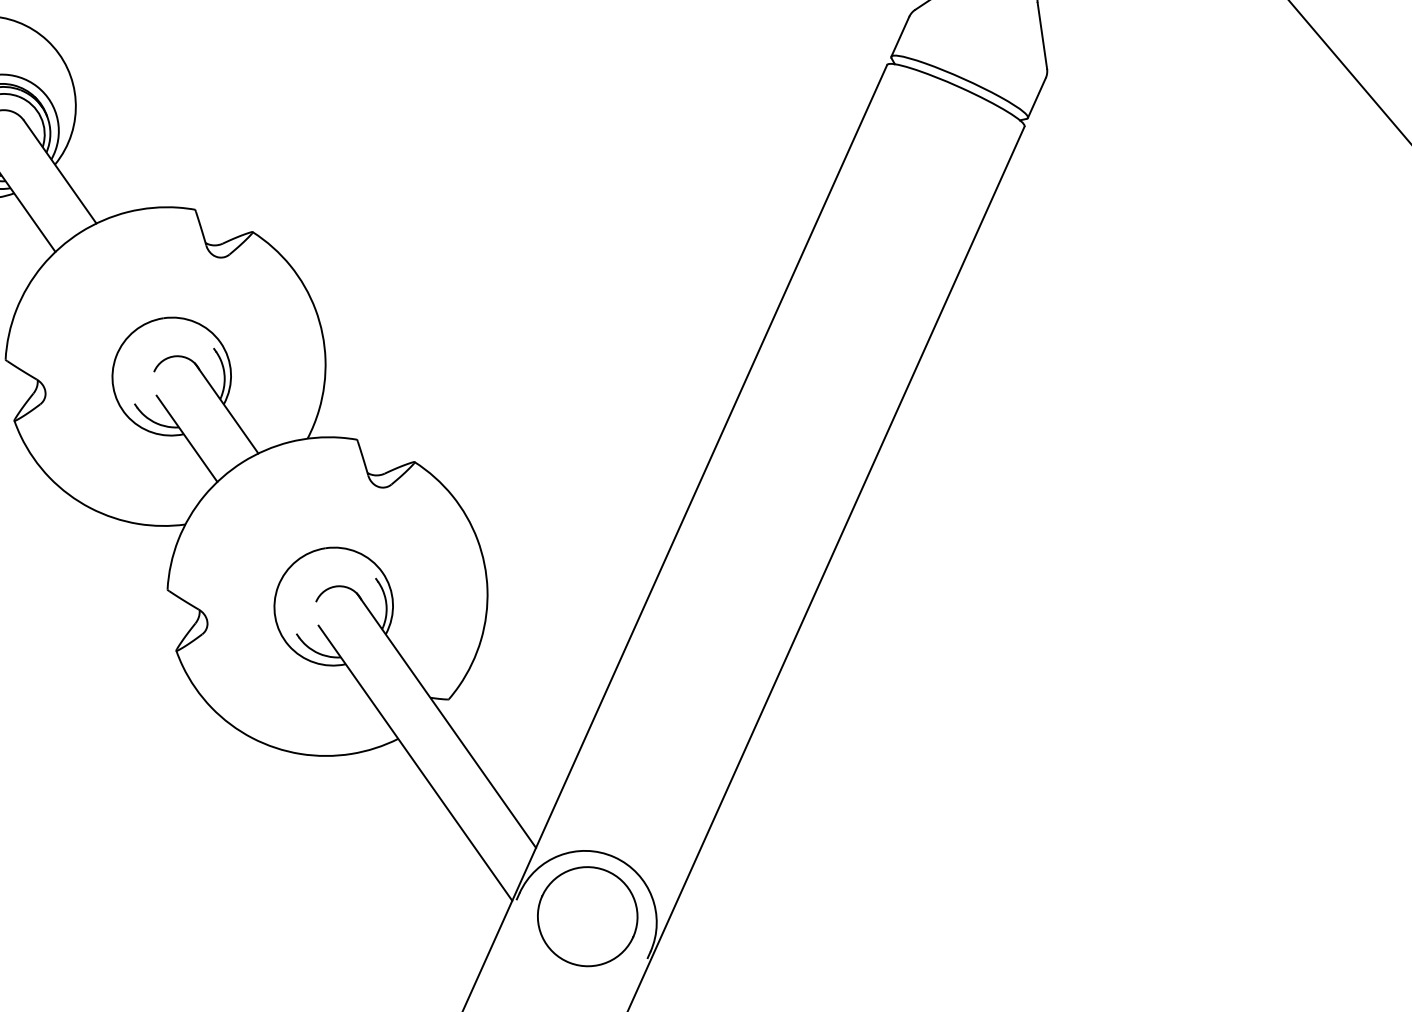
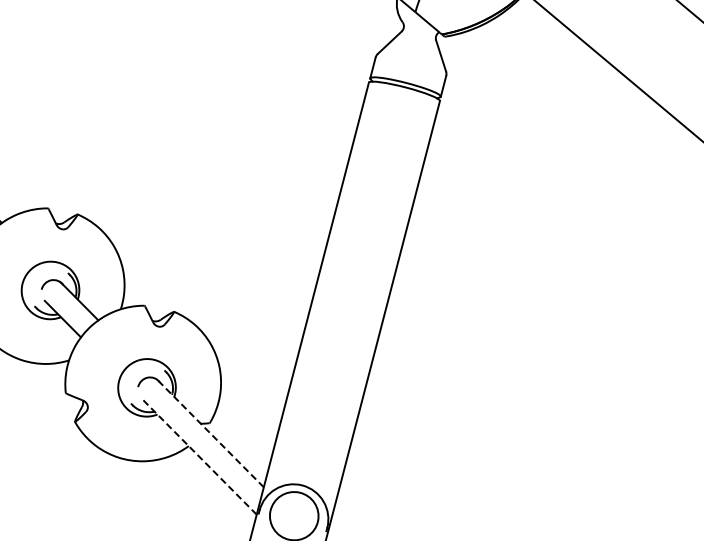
line: (446, 720) -> (210, 433), solid -> dashed
line: (416, 763) -> (199, 456), solid -> dashed

